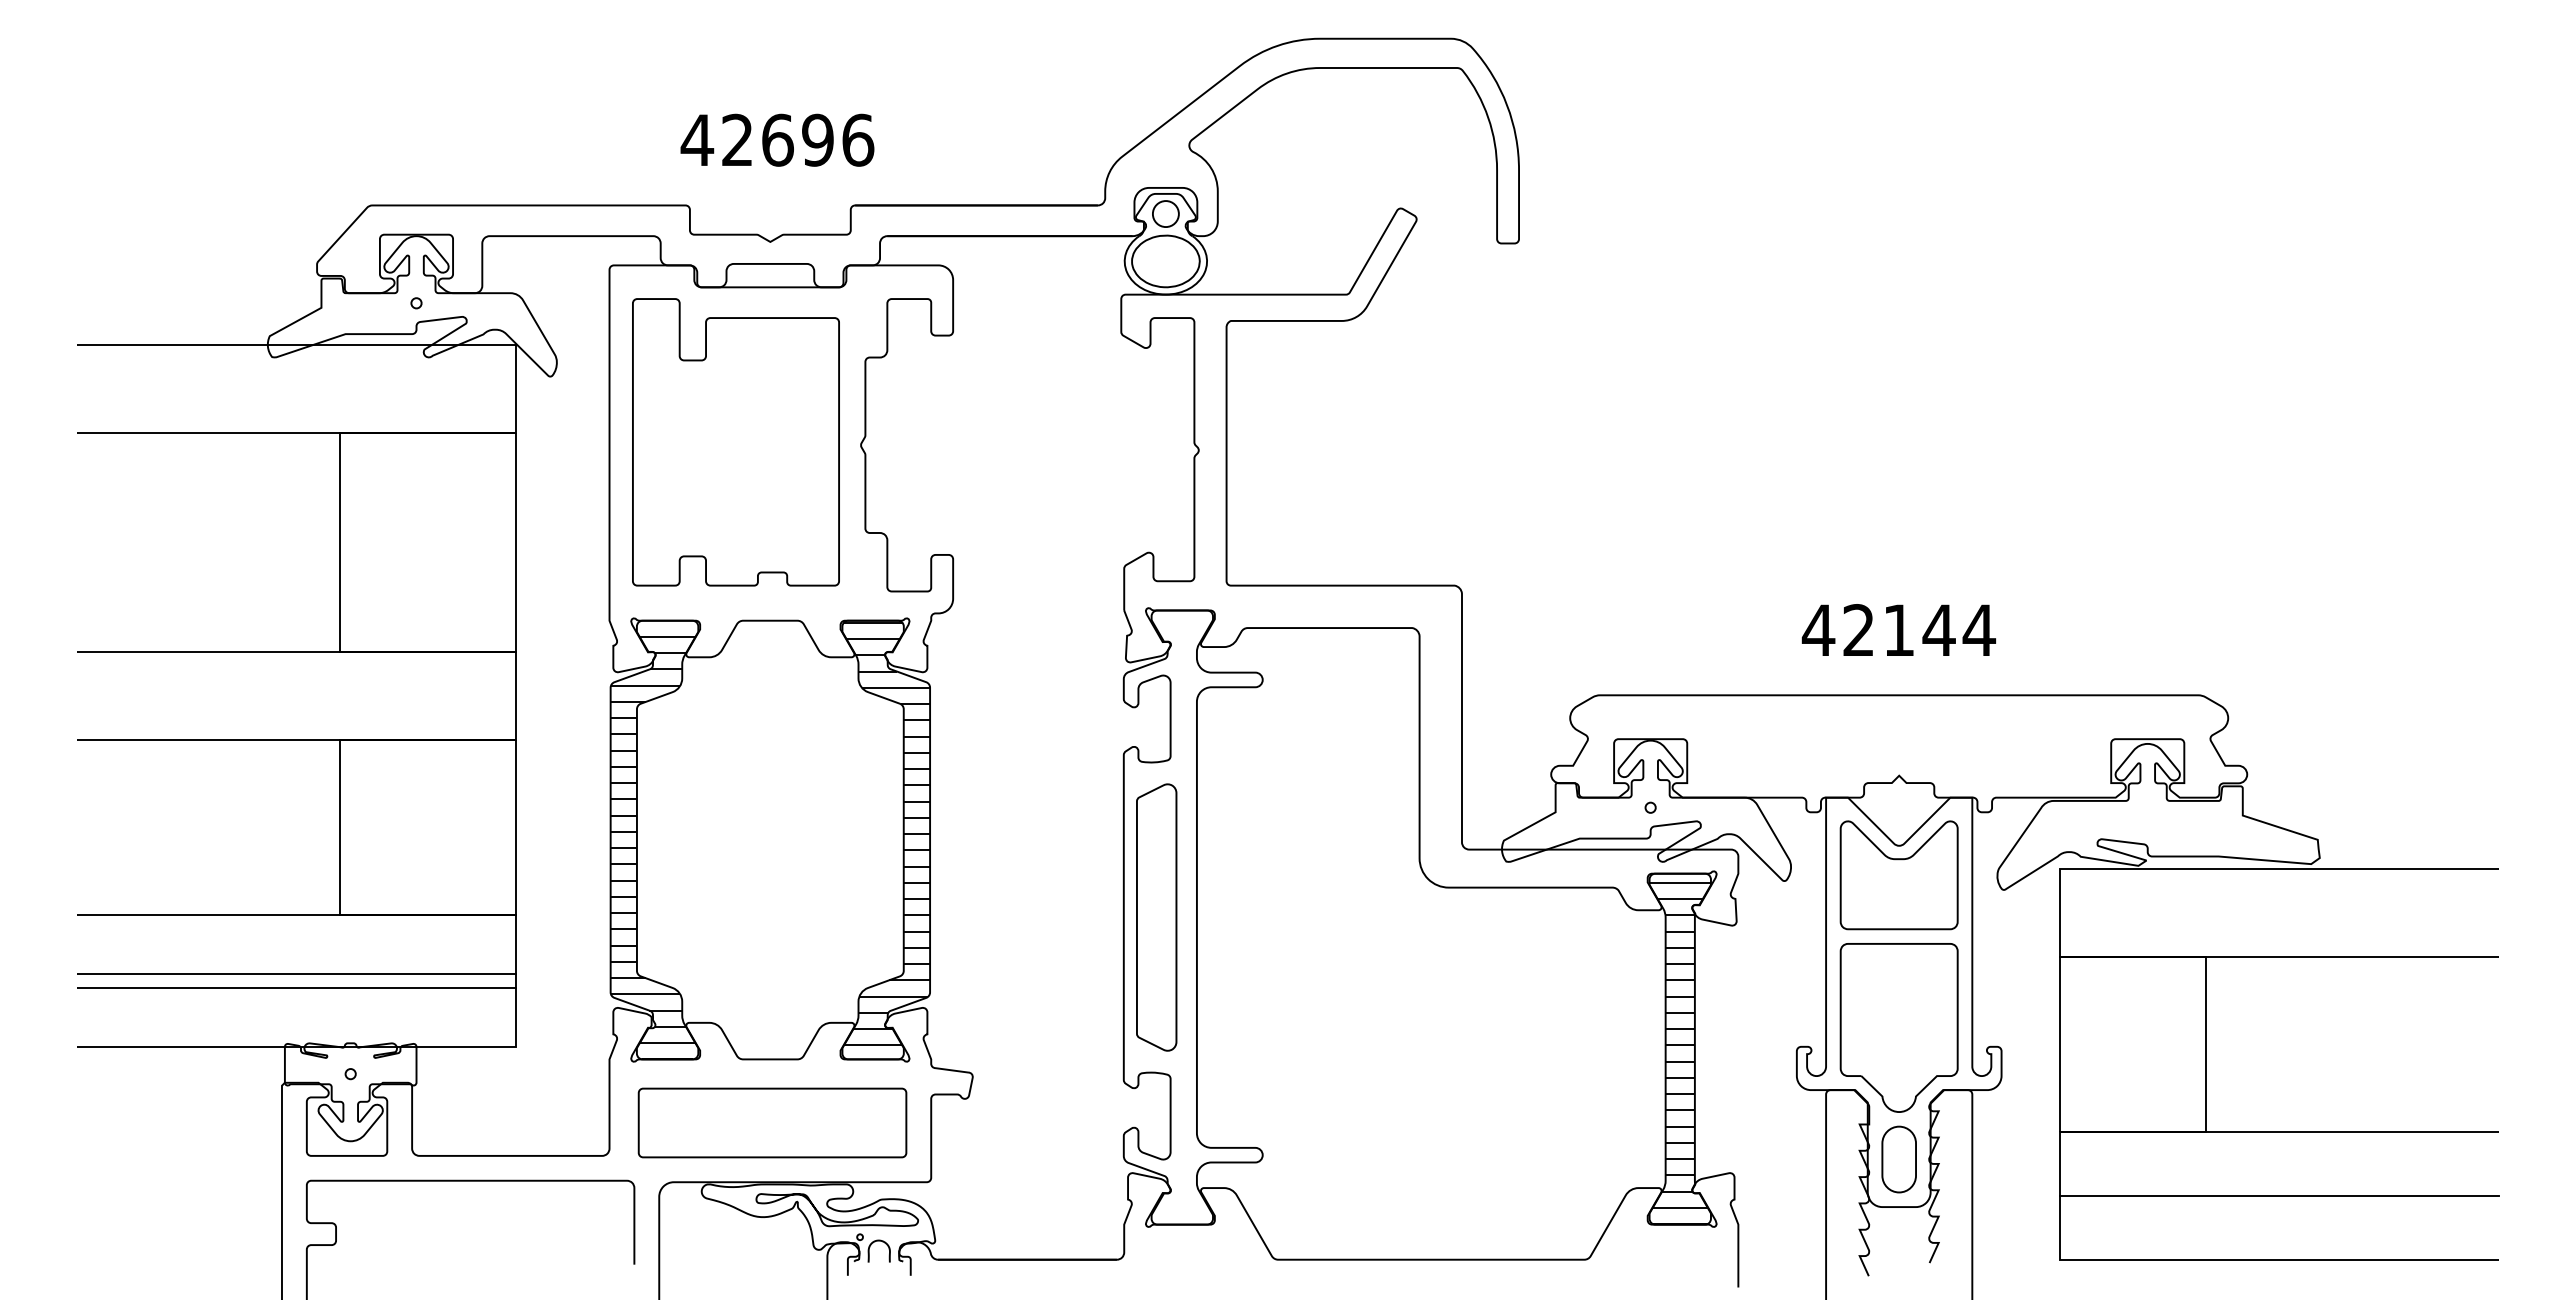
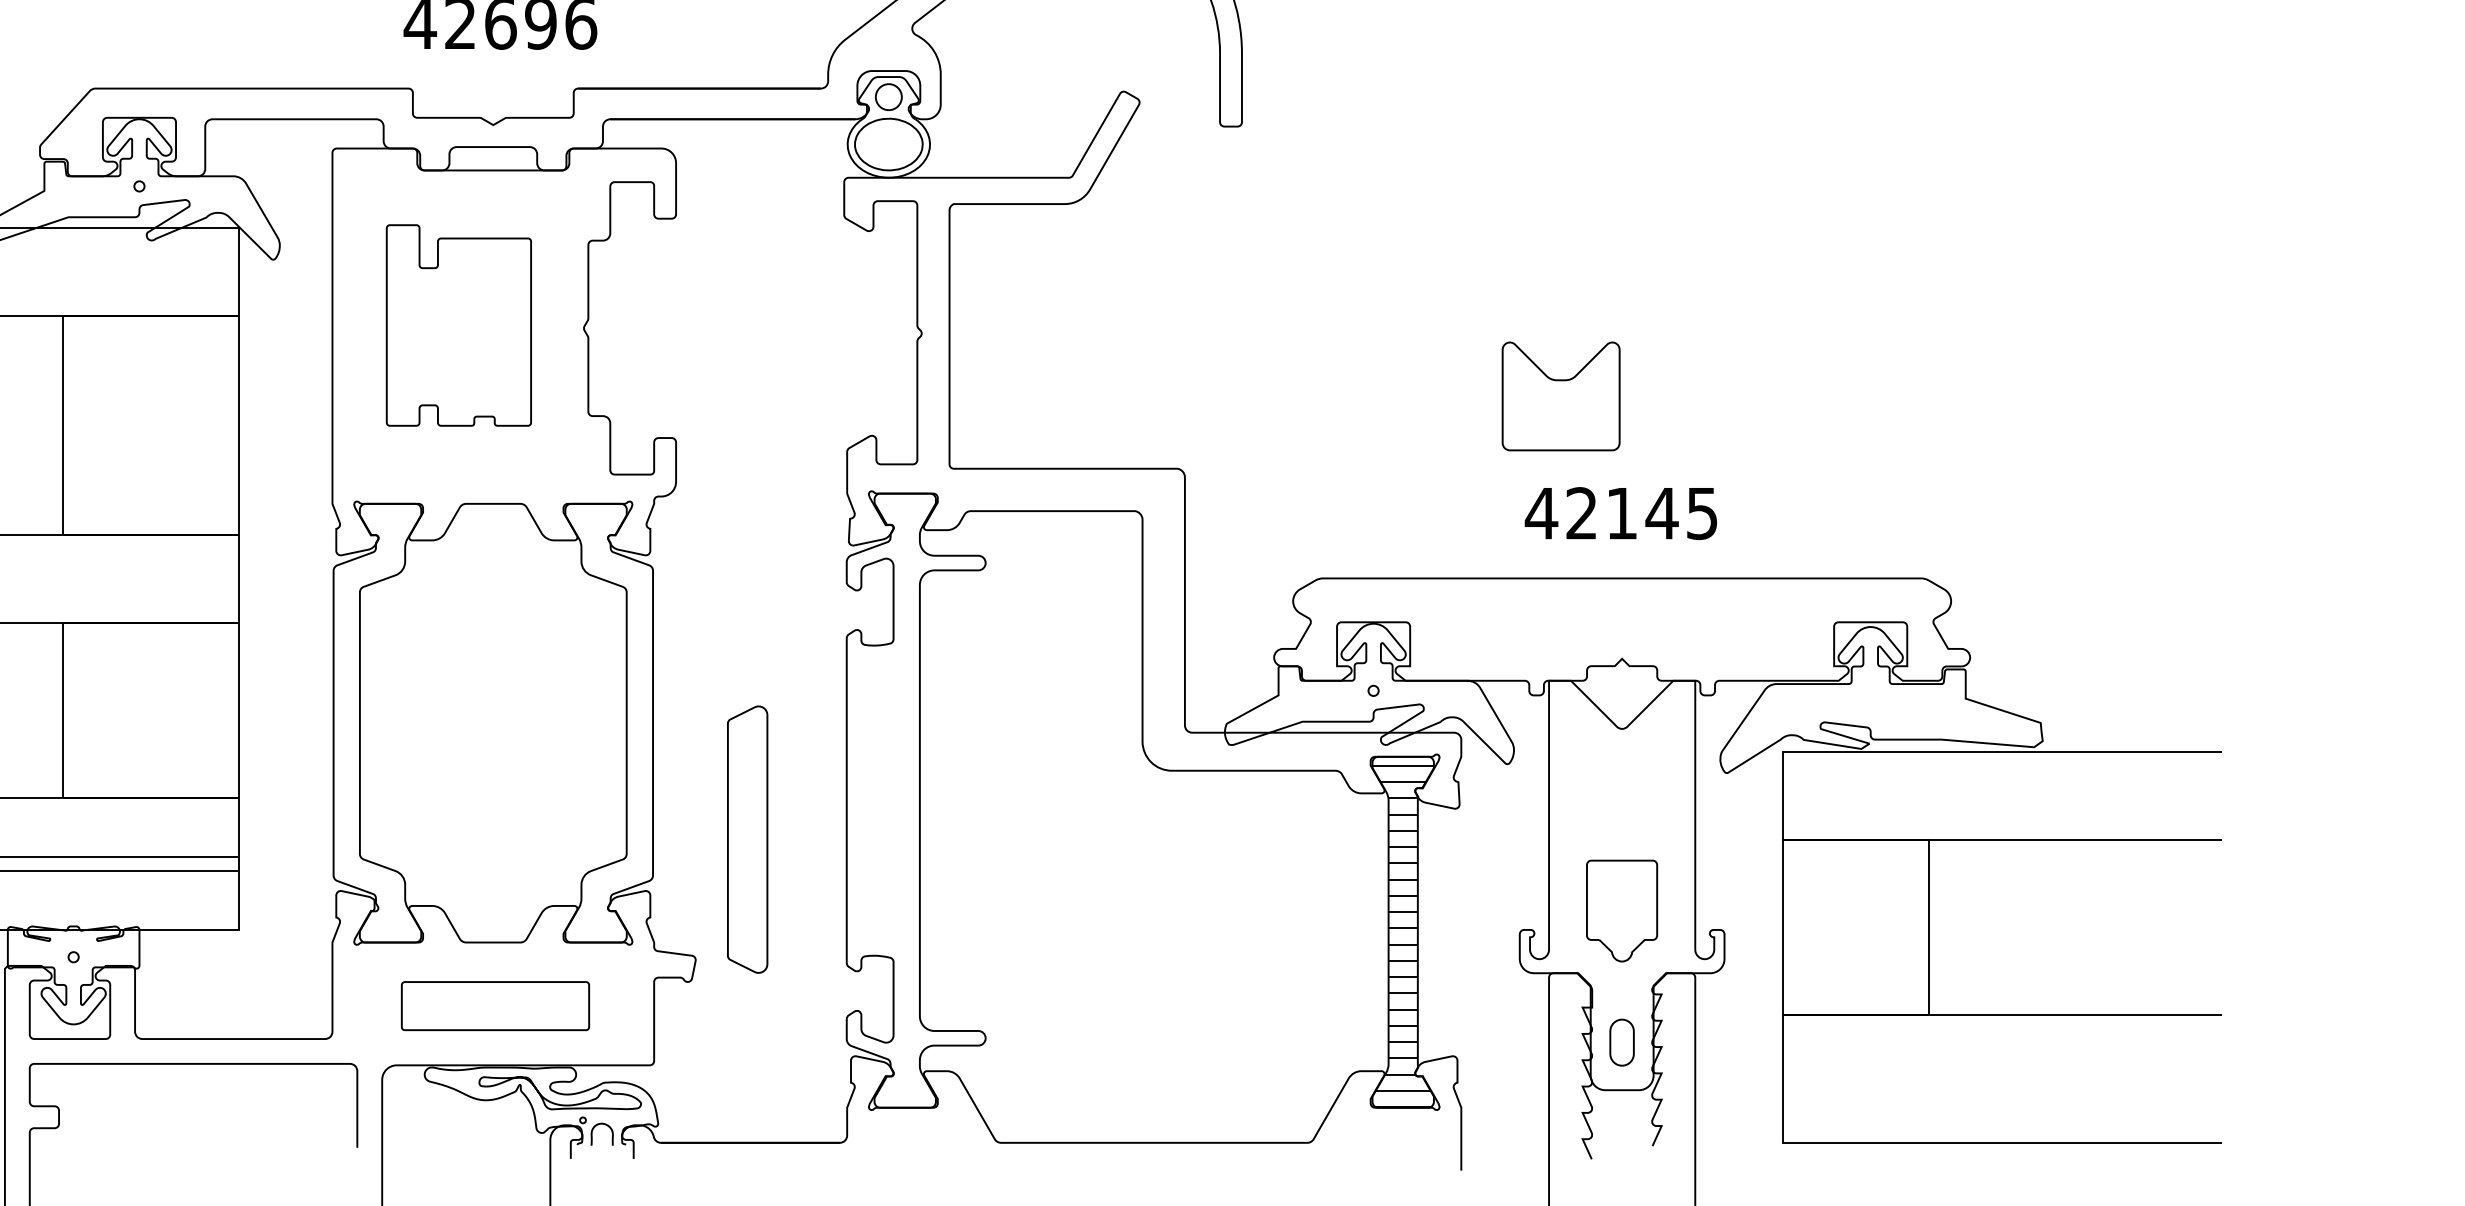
part: (735, 442) -> (458, 325), size x0.7
text: (1979, 630) -> (1702, 513), 42144 -> 42145
hatch: (886, 833) -> (609, 716), removed
hatch: (652, 847) -> (375, 730), removed
part: (1898, 875) -> (1560, 396), moved
curve: (1137, 917) -> (728, 839), moved
part: (1898, 1027) -> (1621, 910), size x0.6
part: (772, 1122) -> (495, 1005), size x0.7
part: (1898, 1159) -> (1621, 1042), size x0.7
line: (2279, 1196) -> (2002, 1079), removed

